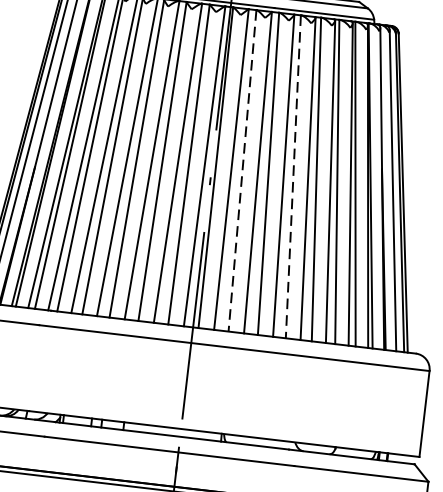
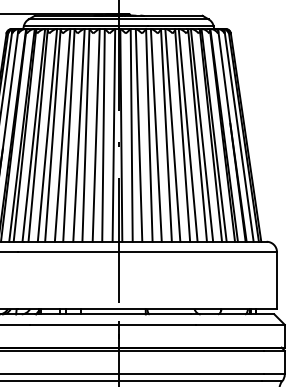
line: (243, 171) -> (139, 135), dashed -> solid
line: (292, 176) -> (172, 135), dashed -> solid

